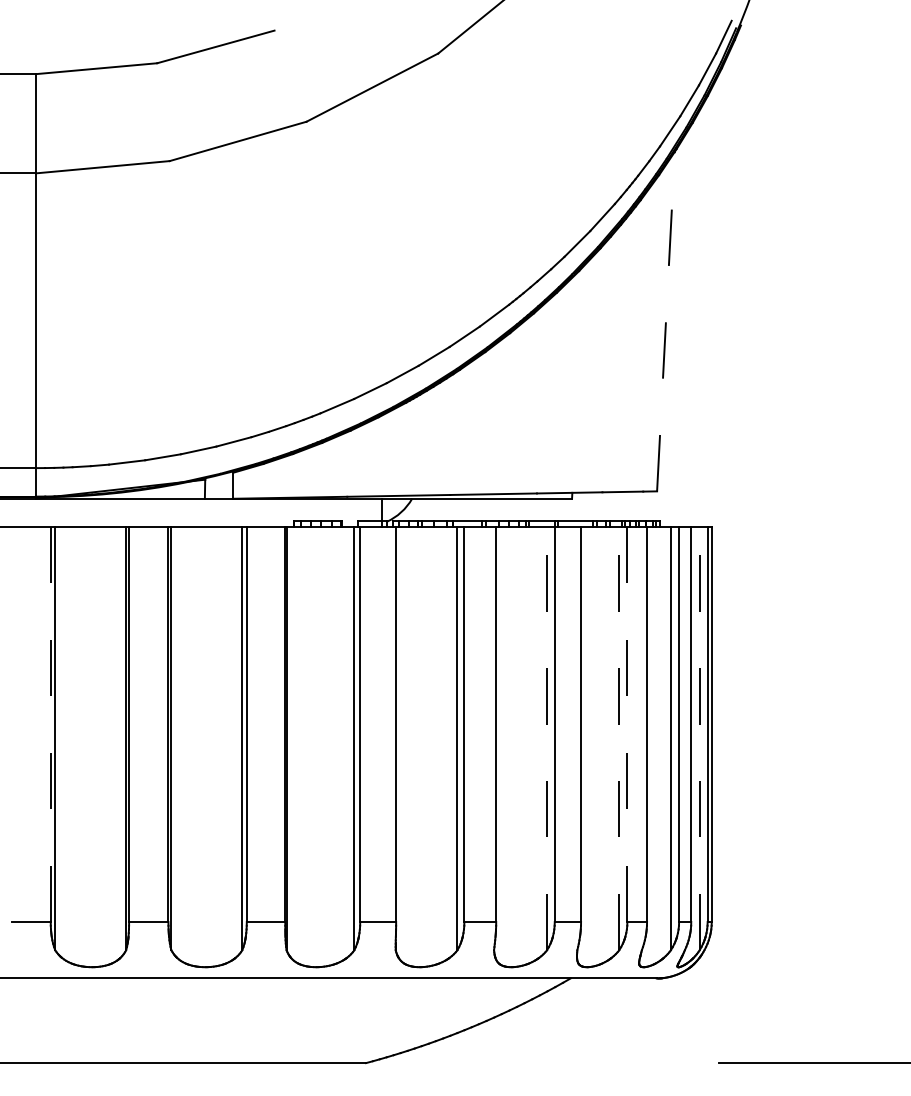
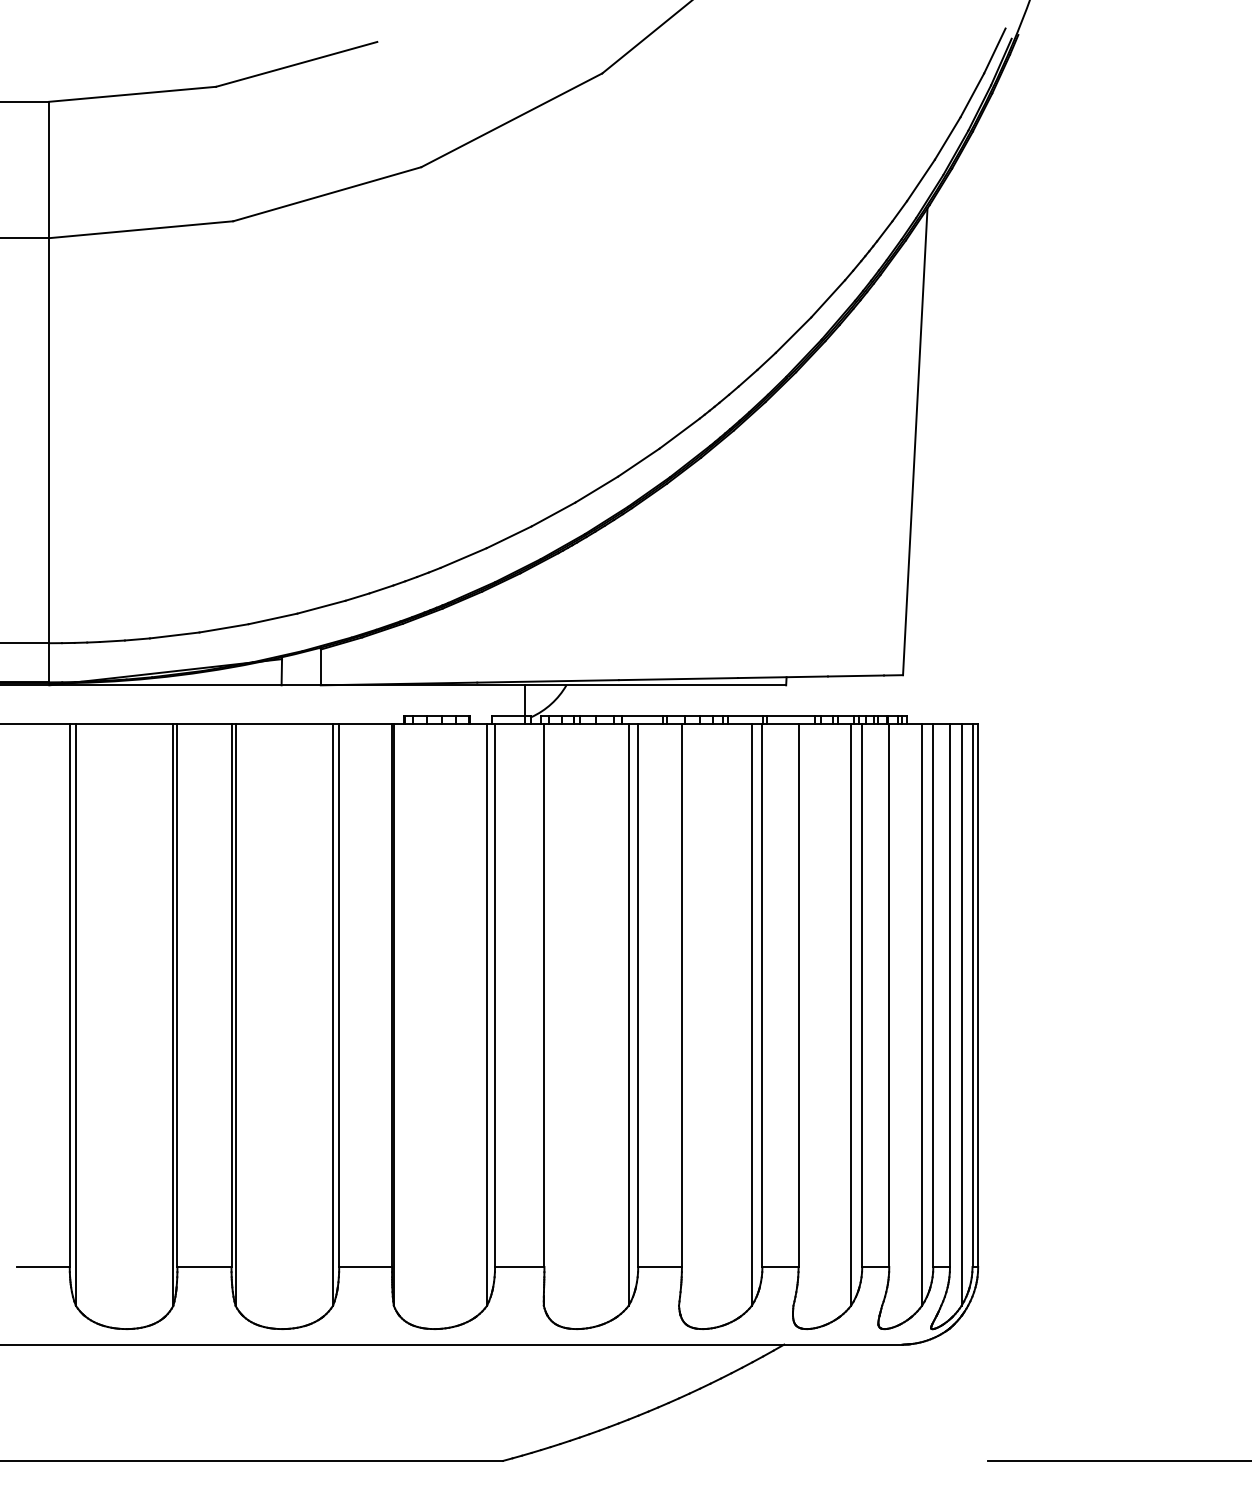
line: (665, 321) -> (914, 441), dashed -> solid
line: (50, 724) -> (69, 995), dashed -> solid
line: (627, 724) -> (862, 995), dashed -> solid
line: (547, 738) -> (752, 1014), dashed -> solid
line: (619, 738) -> (851, 1014), dashed -> solid
line: (699, 738) -> (961, 1014), dashed -> solid

